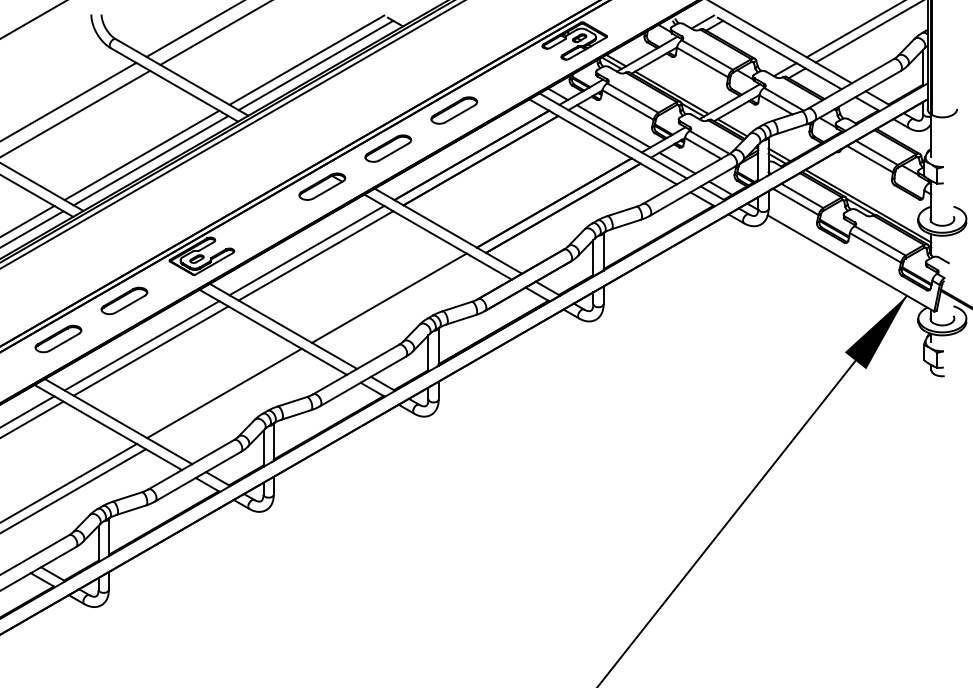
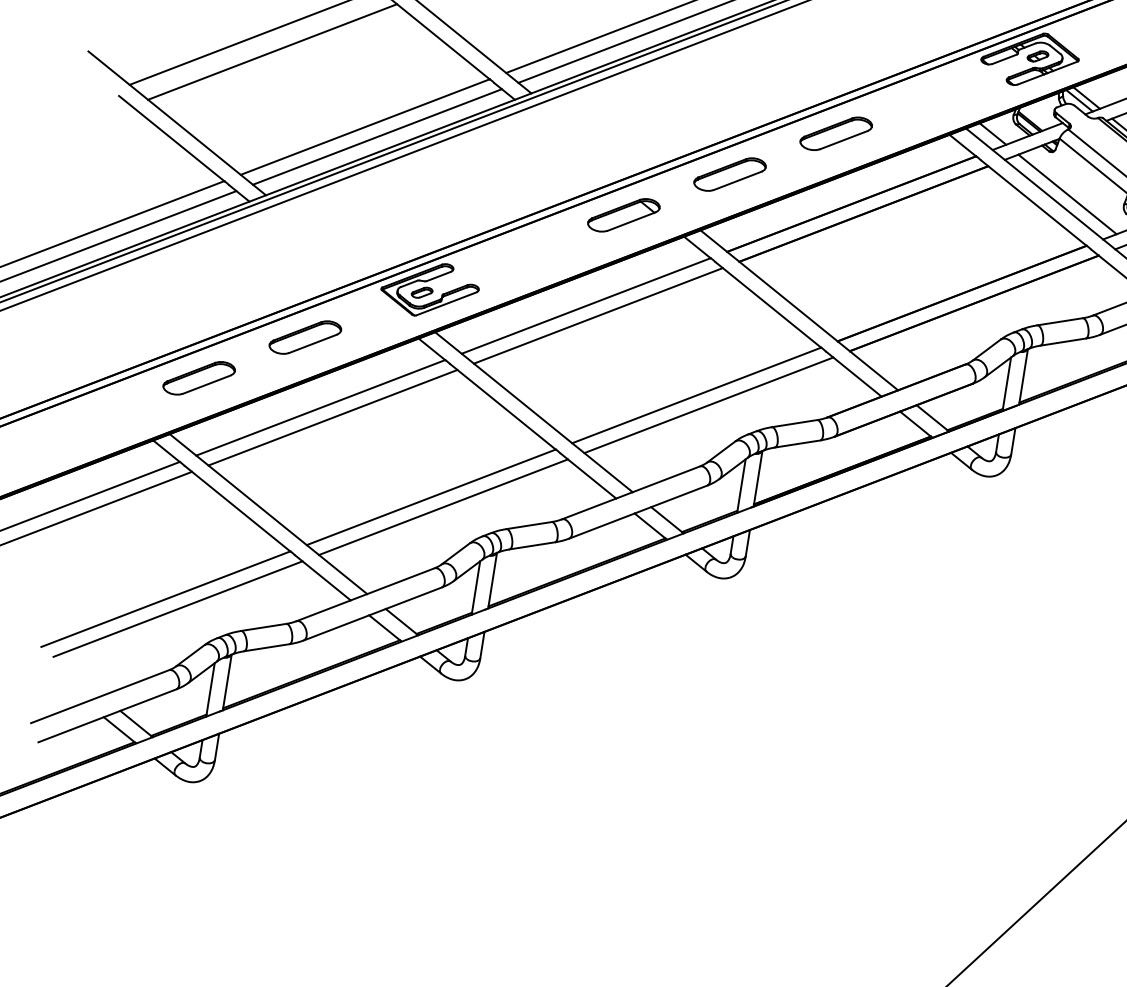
line: (398, 303) -> (708, 405), added
line: (233, 398) -> (443, 506), added

